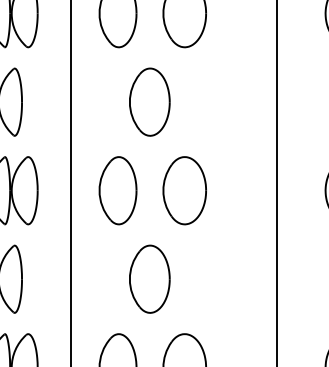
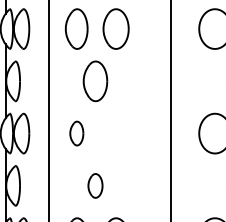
part: (117, 190) -> (76, 133), size x0.6
part: (183, 190) -> (115, 133), removed
part: (149, 278) -> (95, 185), size x0.6

